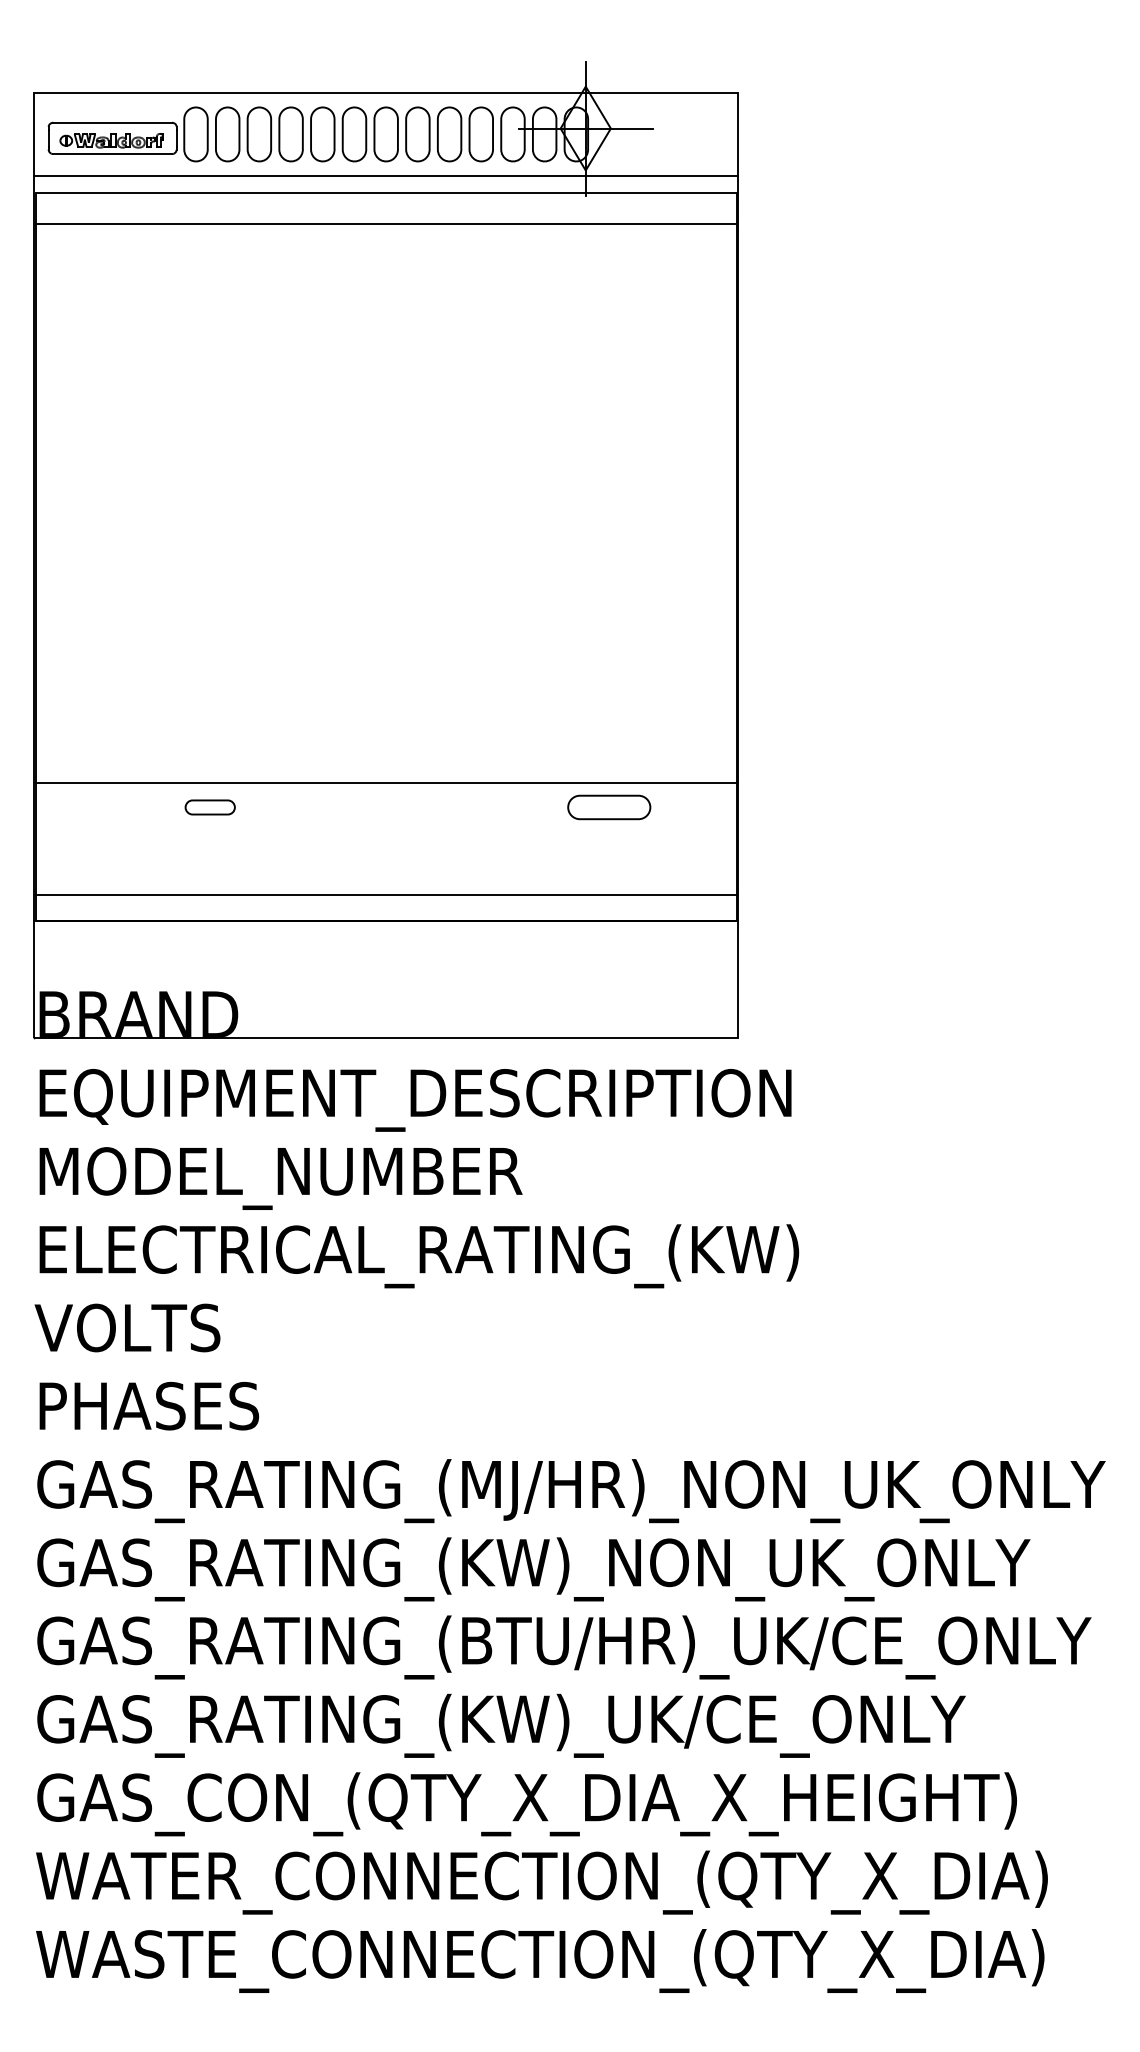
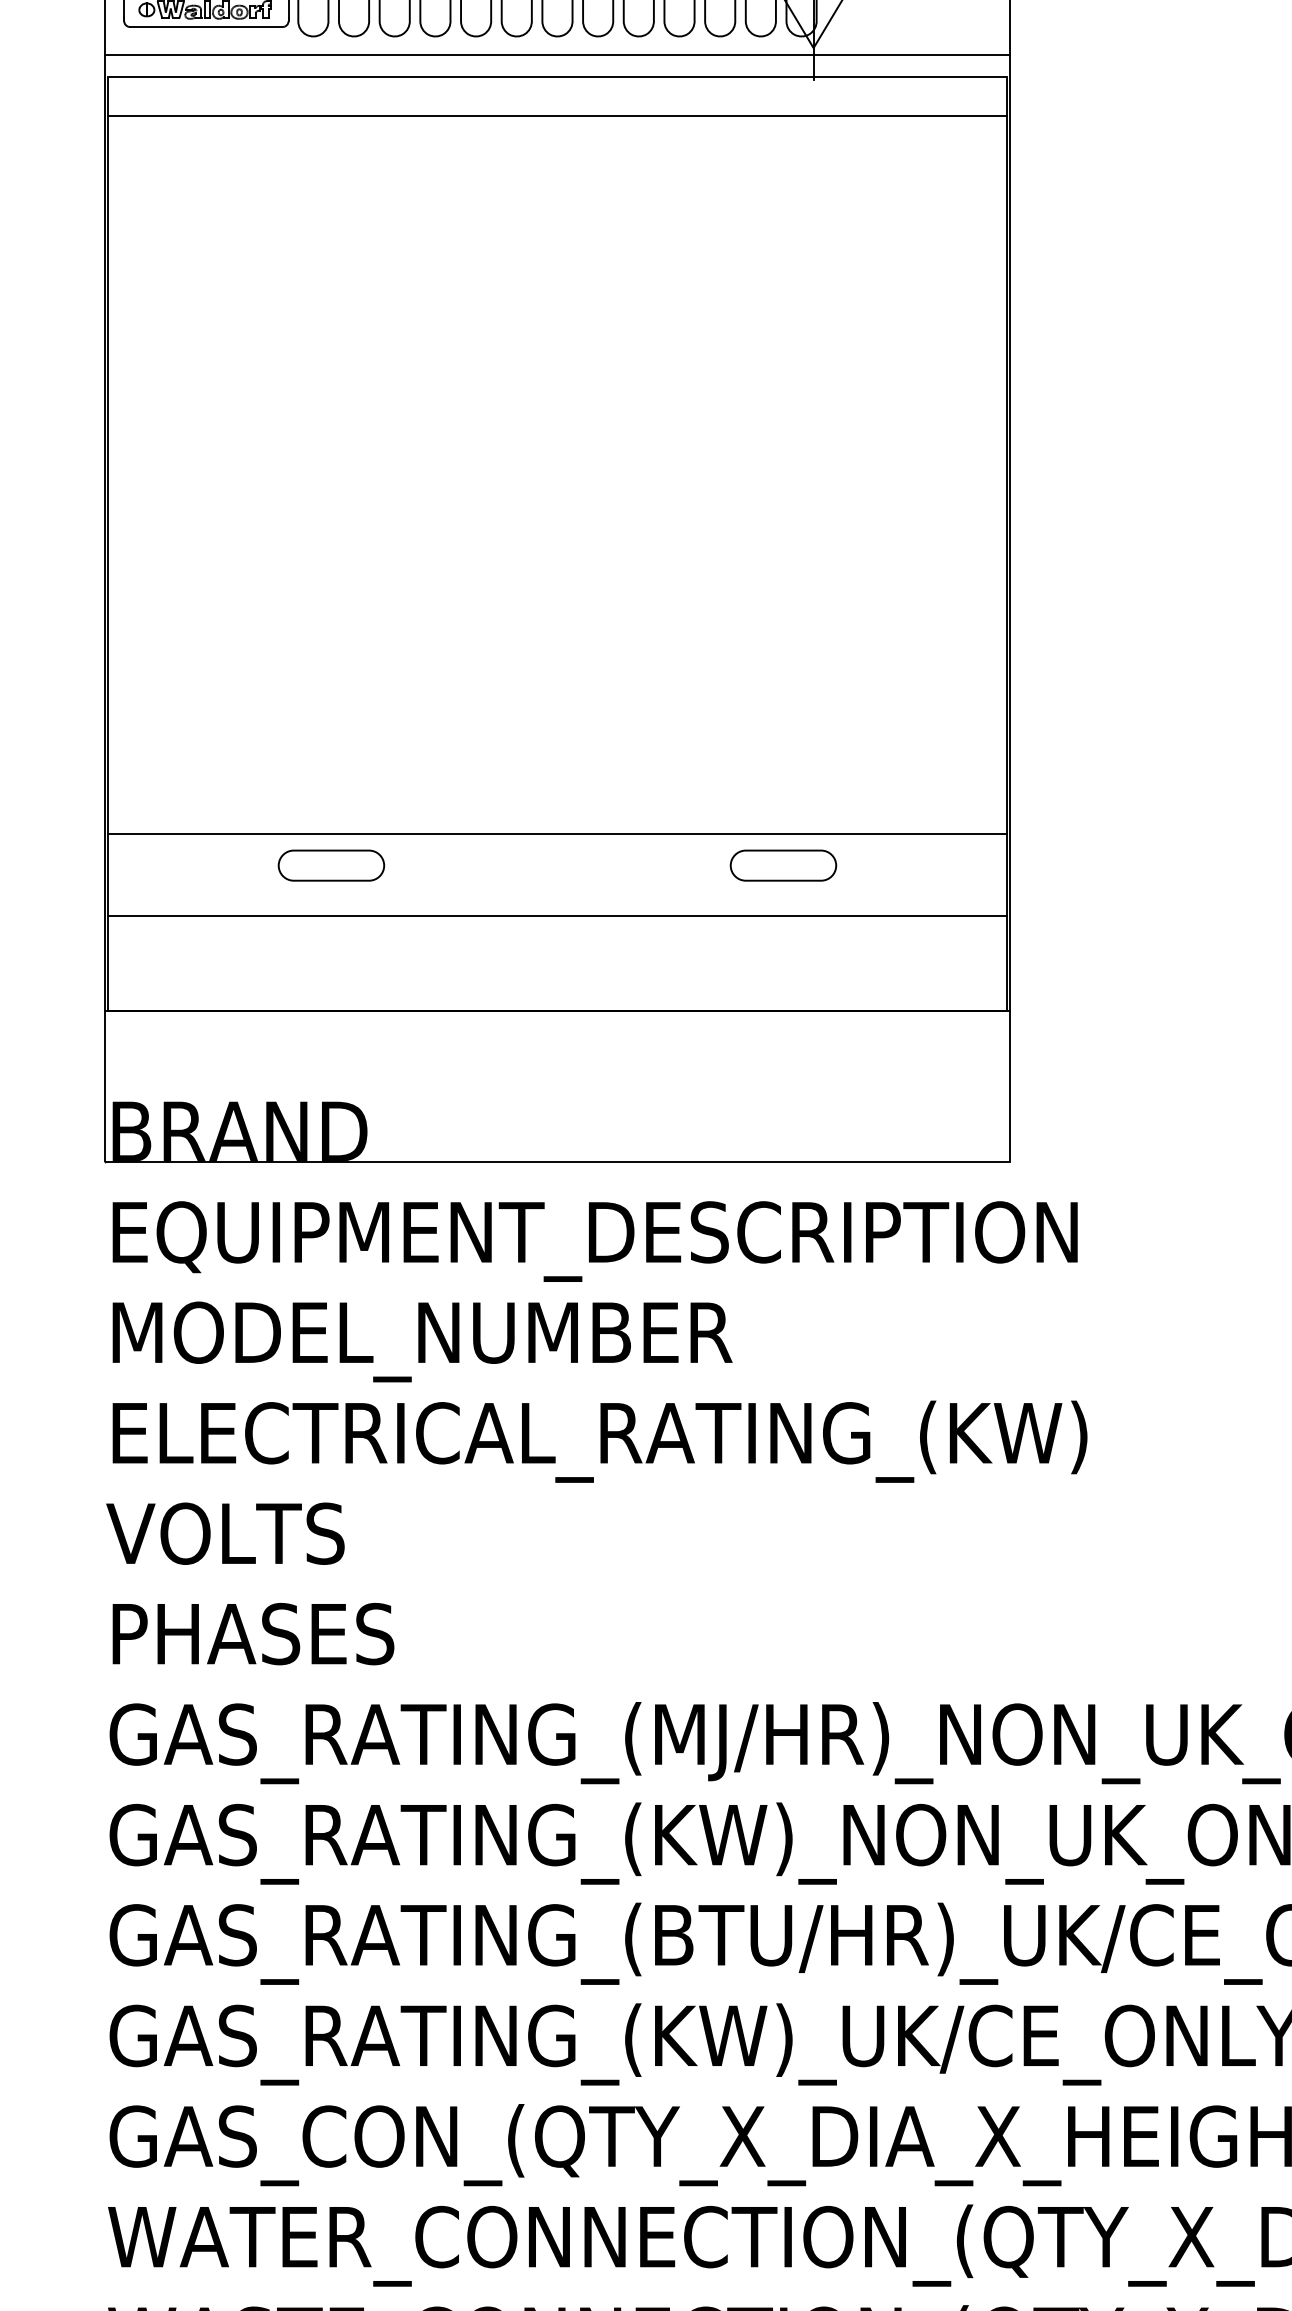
part: (210, 807) -> (331, 865), size x1.67
part: (609, 807) -> (783, 865), moved
line: (385, 895) -> (556, 917), moved

